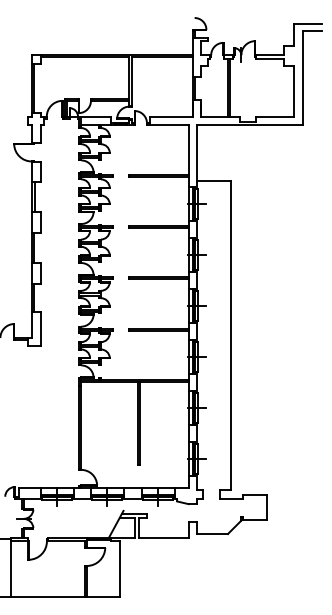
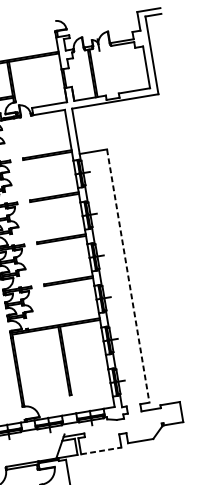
line: (230, 335) -> (128, 276), solid -> dashed
line: (163, 537) -> (100, 450), solid -> dashed

